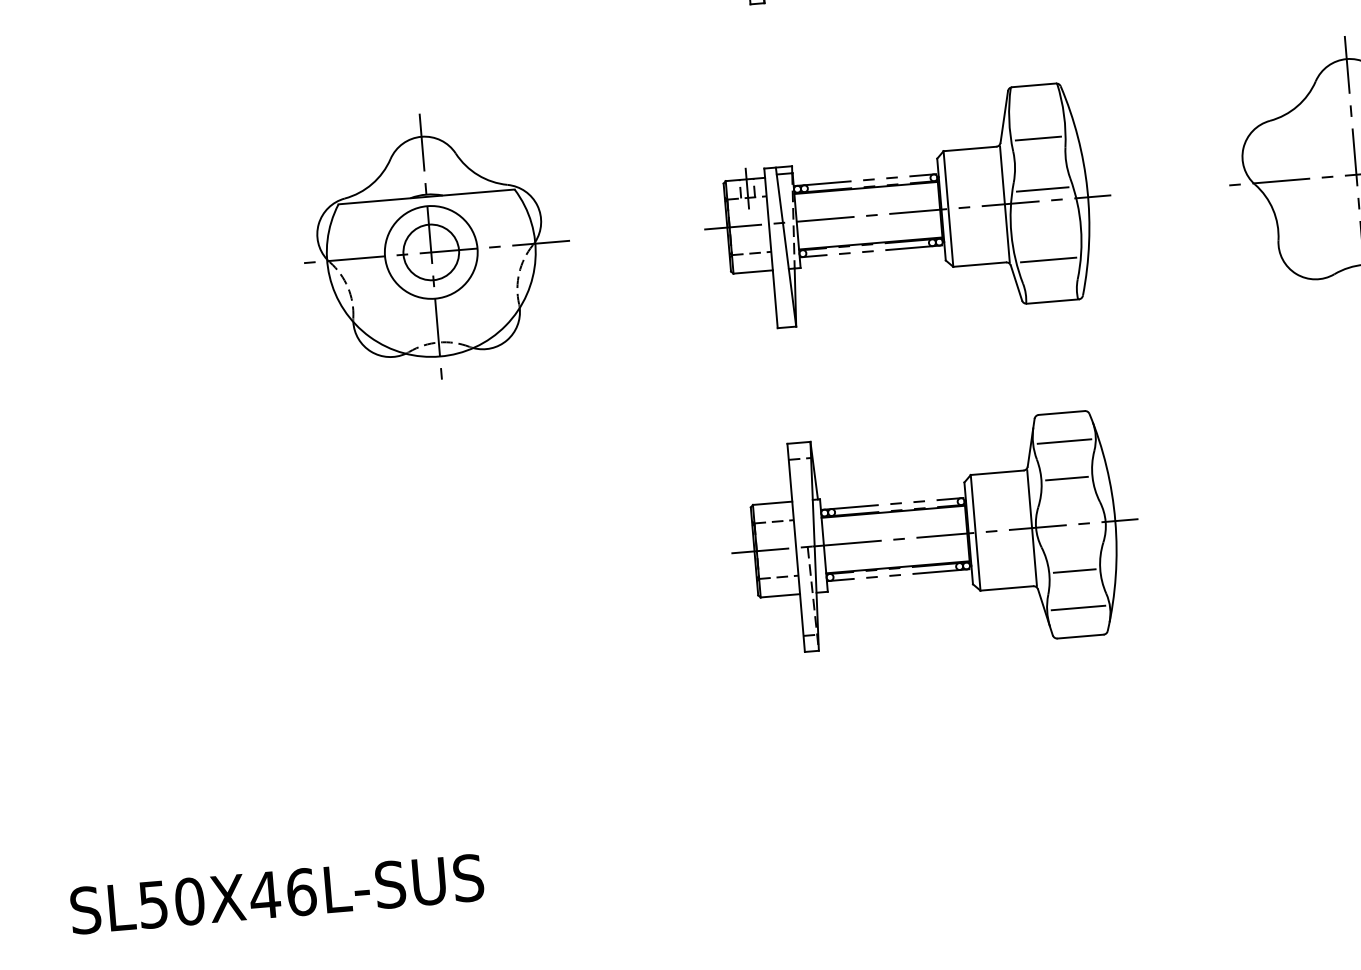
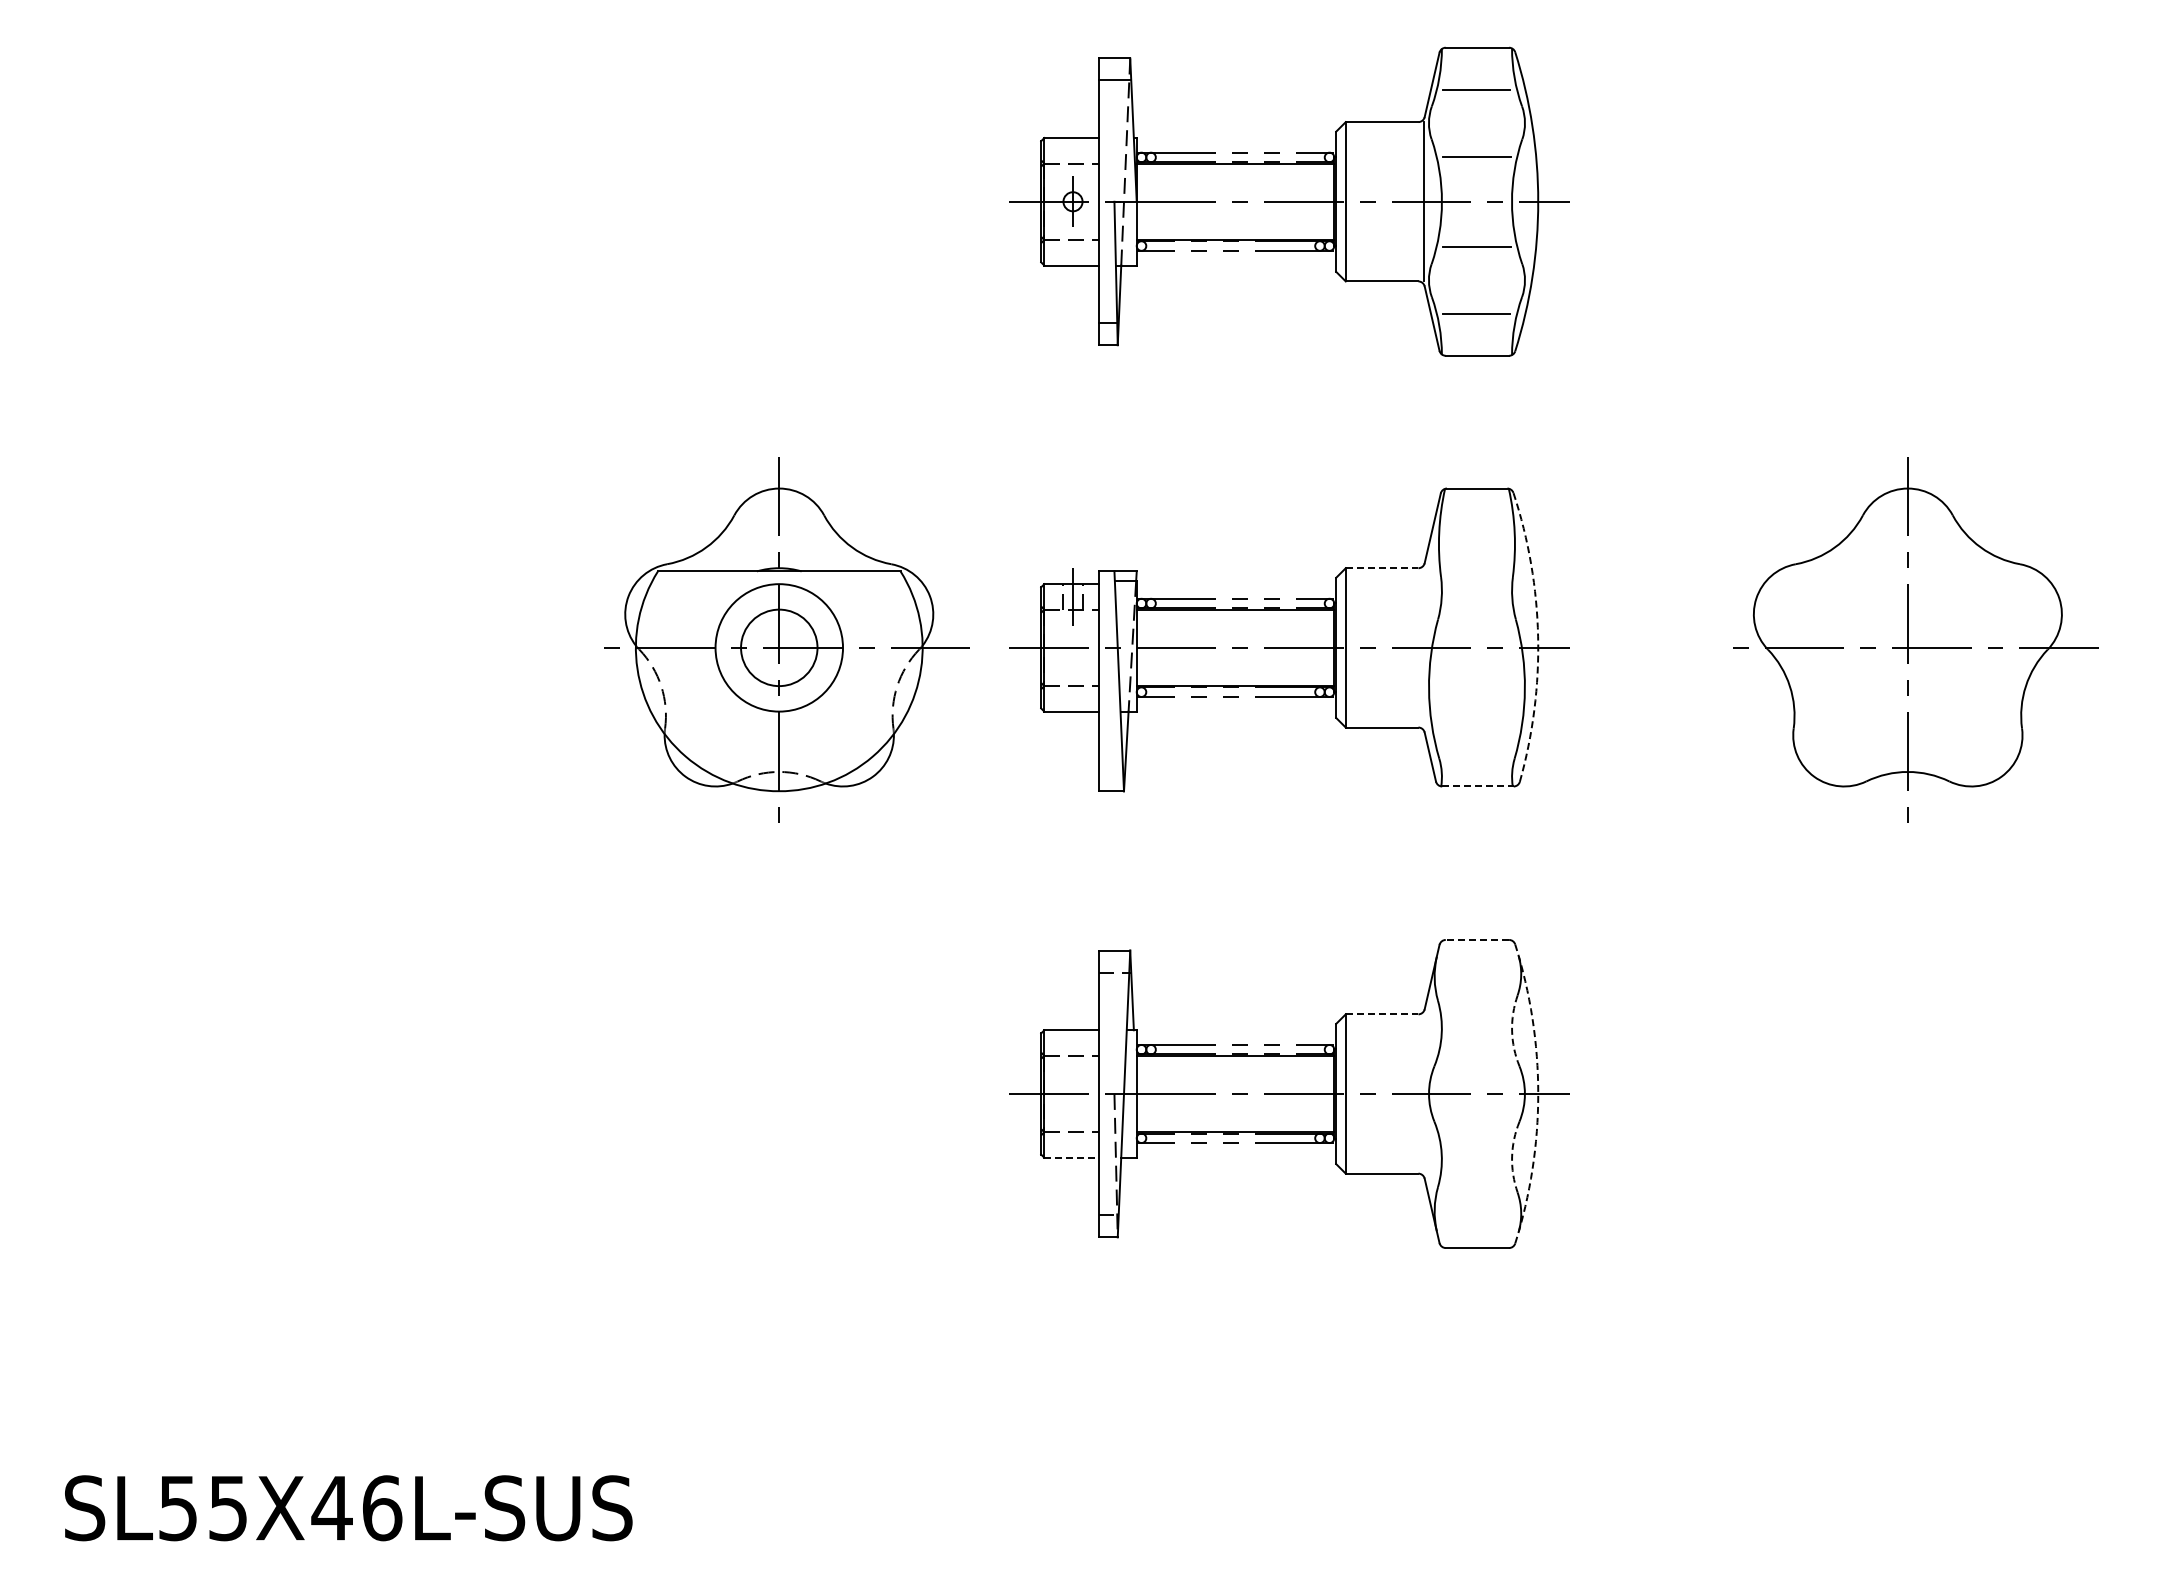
line: (1038, 138) -> (1476, 561), removed
line: (970, 149) -> (1382, 568), solid -> dashed
line: (1042, 189) -> (1476, 631), removed
arc: (1087, 189) -> (1538, 636), solid -> dashed
line: (1004, 204) -> (1423, 647), removed
part: (436, 245) -> (786, 639), moved
line: (1048, 260) -> (1476, 729), removed
line: (1052, 301) -> (1477, 786), solid -> dashed
line: (1061, 412) -> (1477, 939), solid -> dashed
line: (1064, 441) -> (1477, 979), removed
line: (997, 472) -> (1382, 1014), solid -> dashed
arc: (1092, 477) -> (1512, 1031), solid -> dashed
line: (1066, 478) -> (1476, 1030), removed
arc: (1115, 521) -> (1538, 1094), solid -> dashed
line: (1032, 527) -> (1423, 1093), removed
arc: (1100, 568) -> (1512, 1156), solid -> dashed
line: (1074, 570) -> (1476, 1157), removed
line: (780, 595) -> (1071, 1157), solid -> dashed
line: (1078, 607) -> (1477, 1208), removed
text: (189, 901) -> (228, 1508), SL50X46L-SUS -> SL55X46L-SUS

